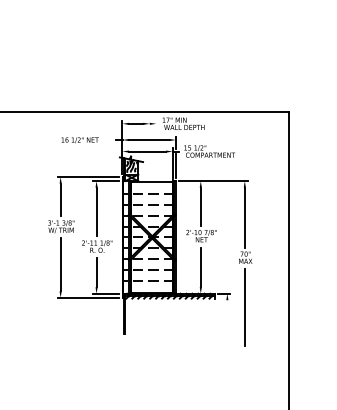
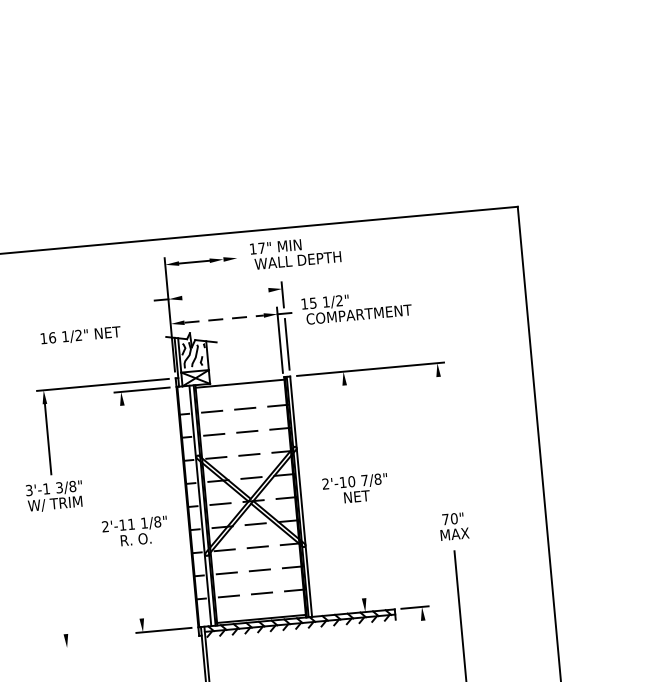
text: (79, 140) -> (79, 336), moved
line: (149, 140) -> (226, 295), removed
line: (147, 151) -> (224, 318), solid -> dashed
line: (200, 206) -> (347, 425), removed
line: (96, 211) -> (126, 456), removed
line: (244, 217) -> (443, 440), removed
line: (60, 264) -> (60, 576), removed
line: (200, 267) -> (359, 556), removed
line: (96, 272) -> (138, 586), removed
line: (88, 297) -> (126, 641), removed

